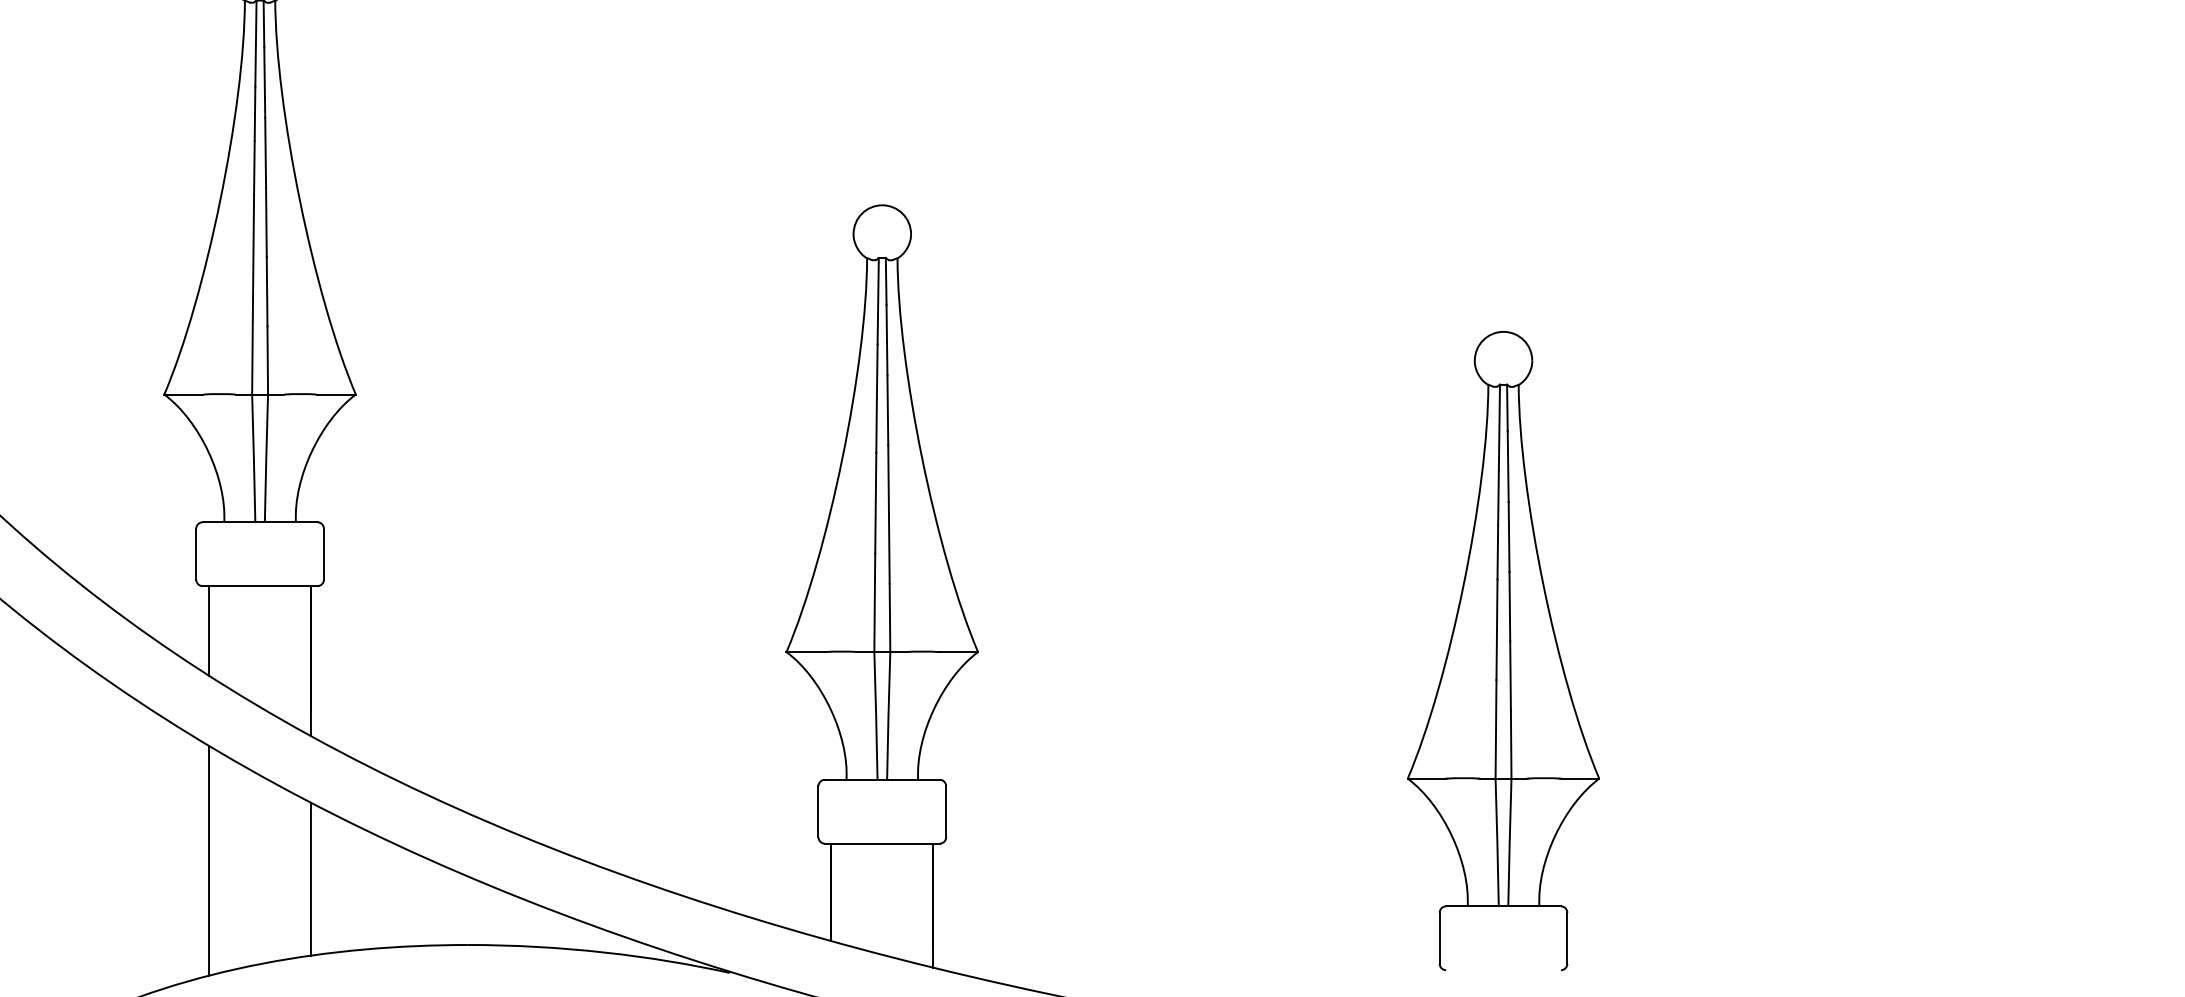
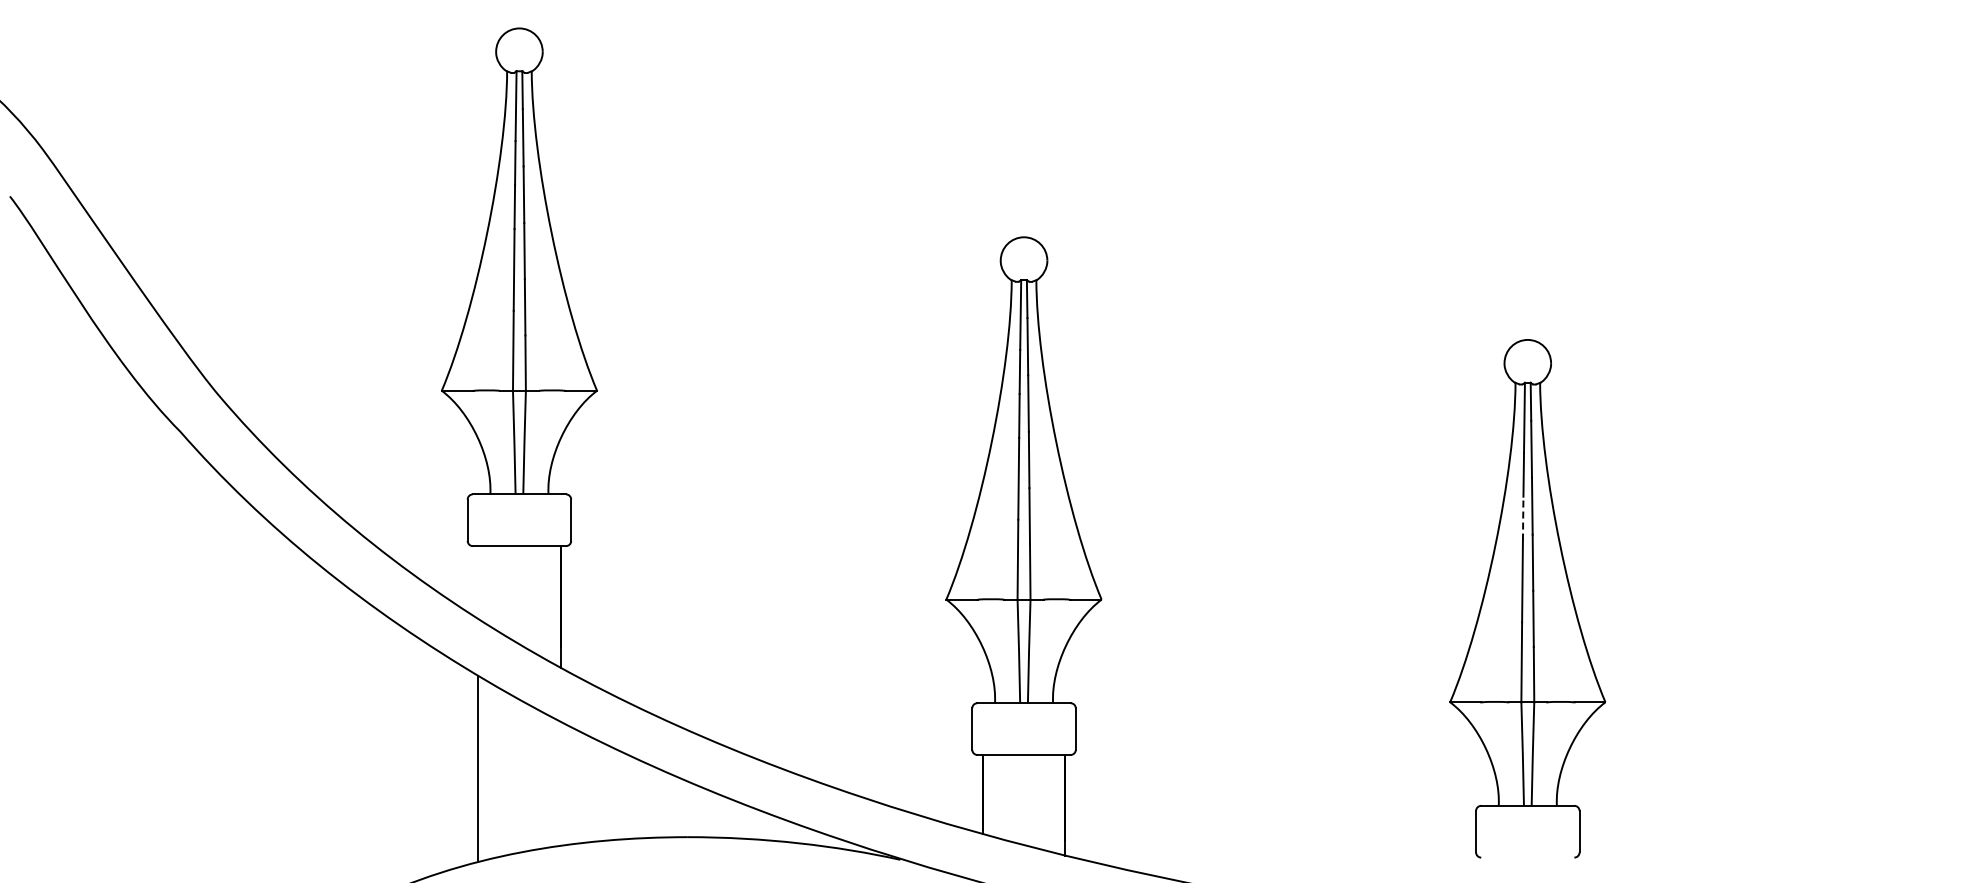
line: (1498, 552) -> (1523, 518), solid -> dashed
line: (209, 630) -> (478, 582), removed
line: (310, 878) -> (560, 783), removed

